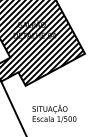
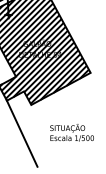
text: (53, 113) -> (71, 132), moved

